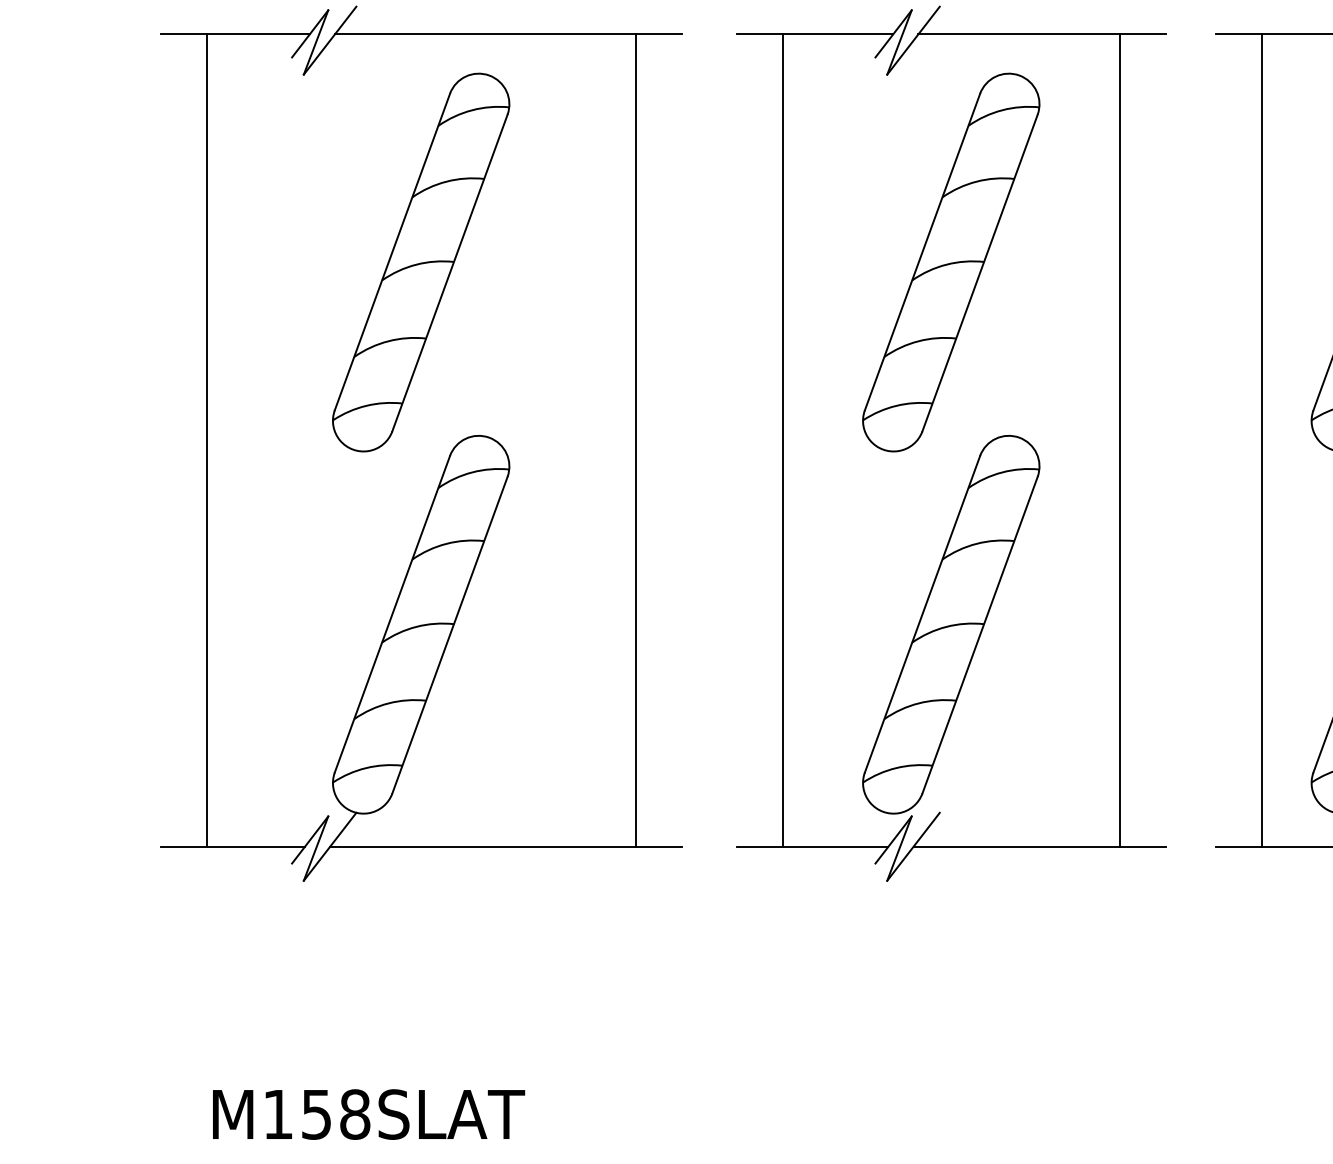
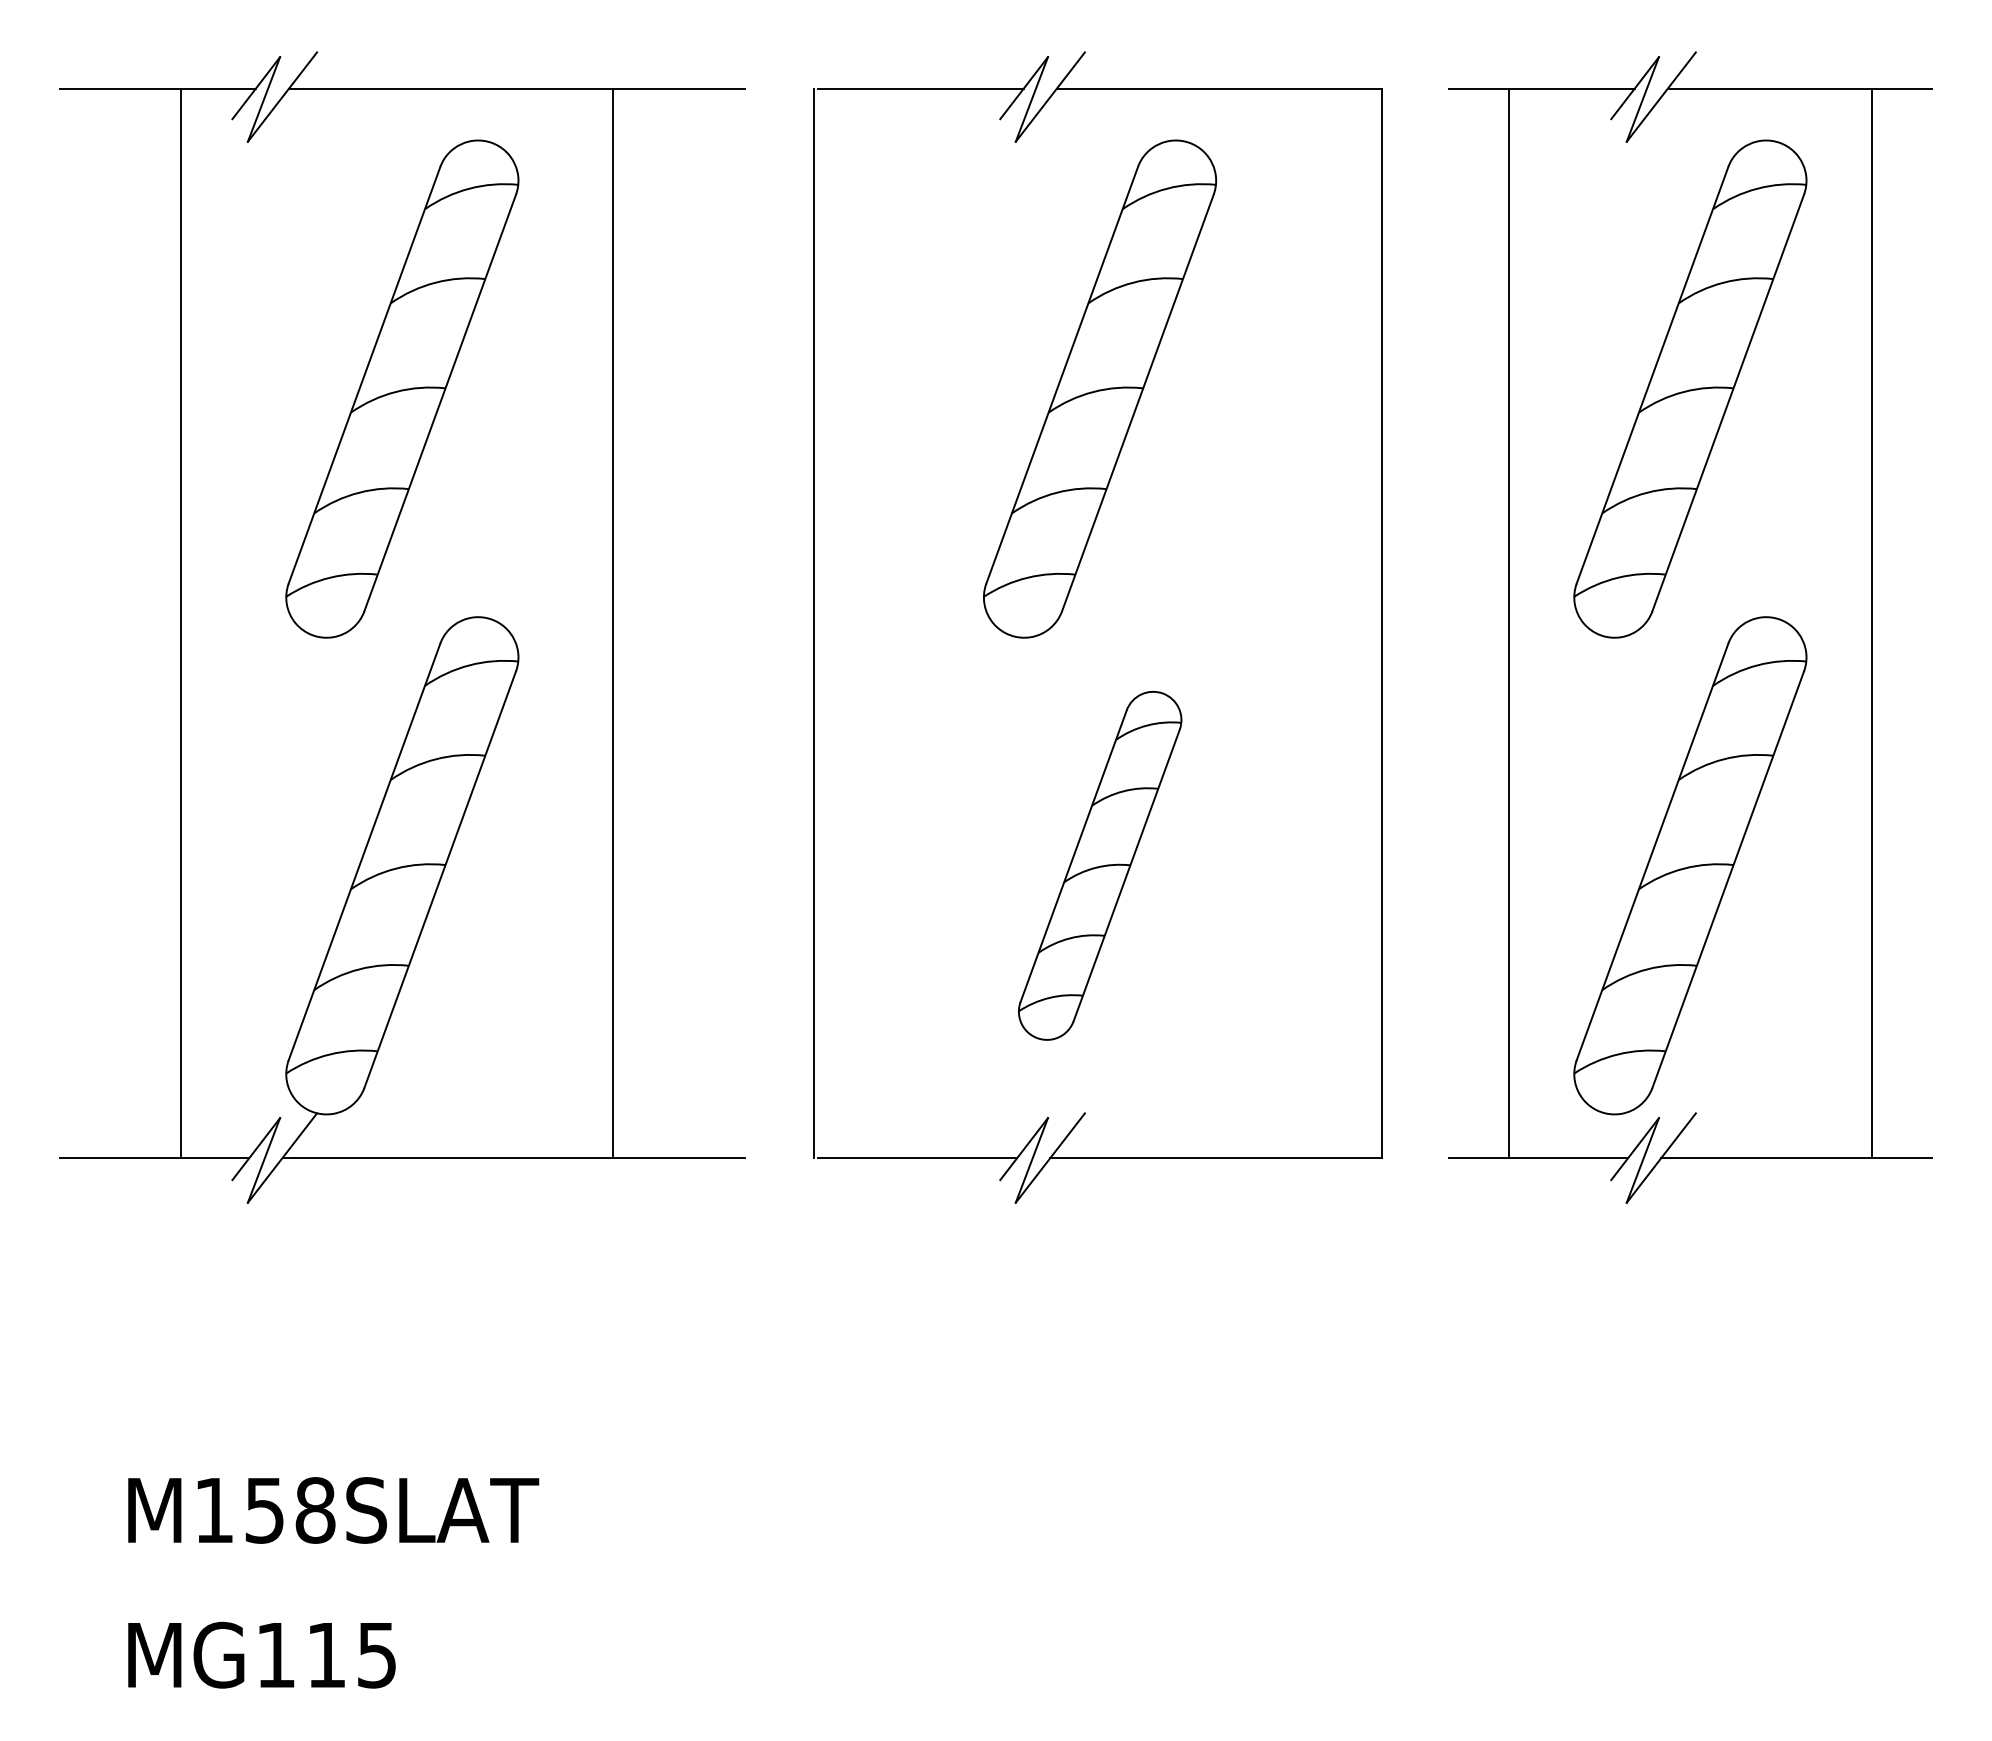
line: (207, 439) -> (181, 622), moved
line: (635, 439) -> (612, 622), moved
line: (782, 439) -> (814, 622), moved
line: (1119, 439) -> (1381, 622), moved
part: (951, 624) -> (1100, 865), size x0.7

